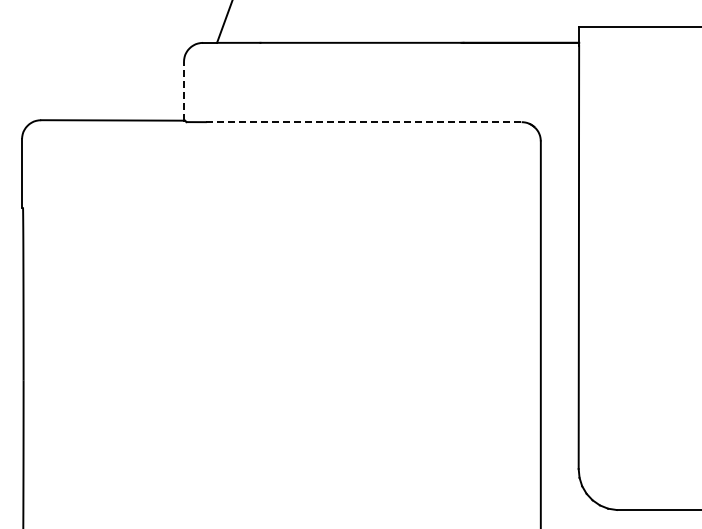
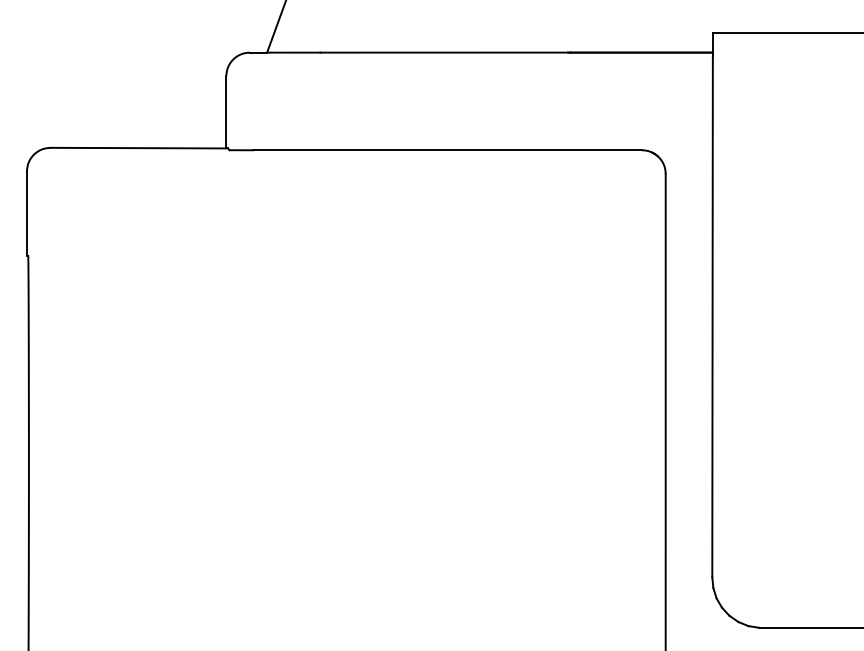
line: (183, 90) -> (225, 111), dashed -> solid
line: (363, 122) -> (447, 150), dashed -> solid

